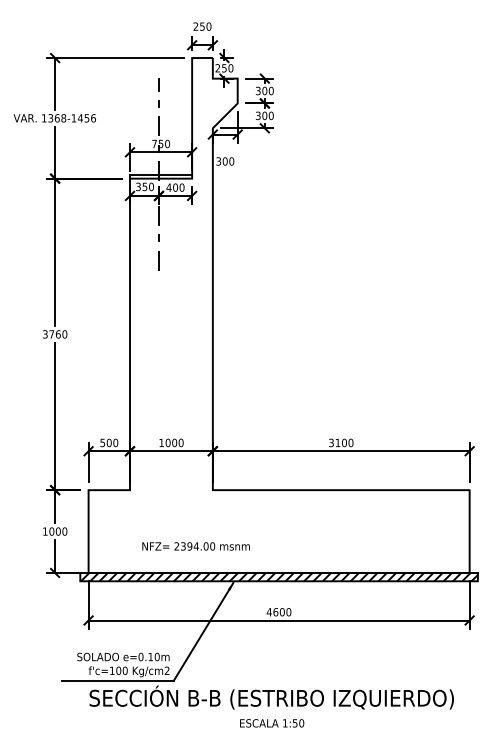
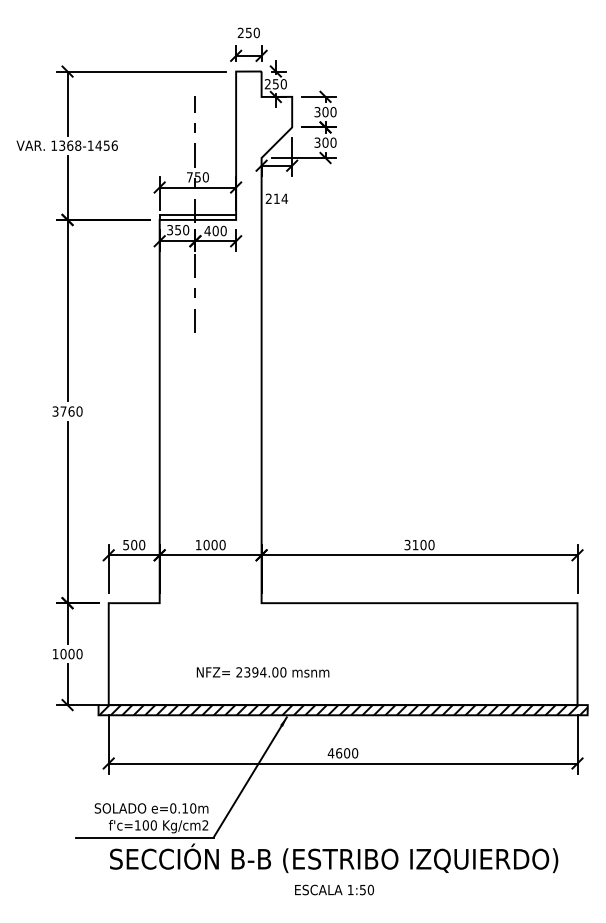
text: (225, 161) -> (277, 198), 300 -> 214
text: (195, 546) -> (262, 672), moved

